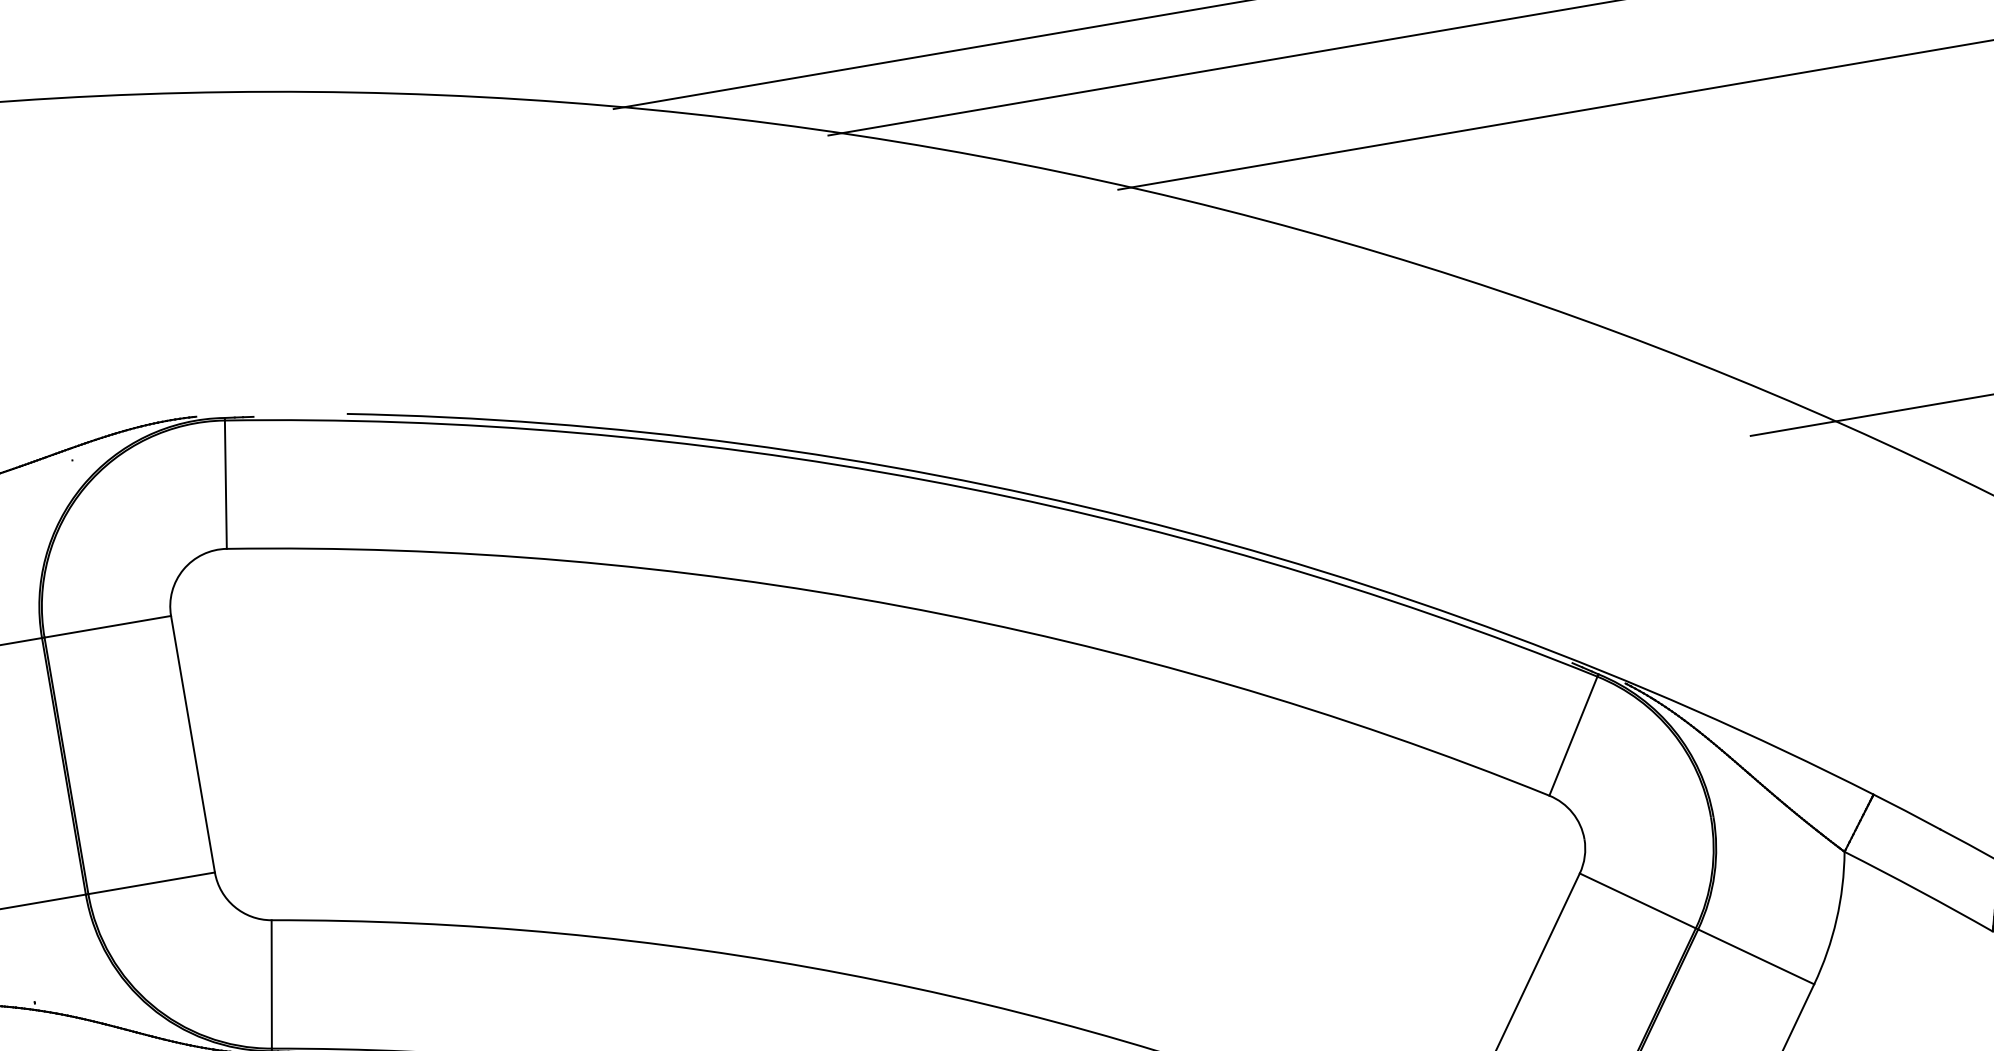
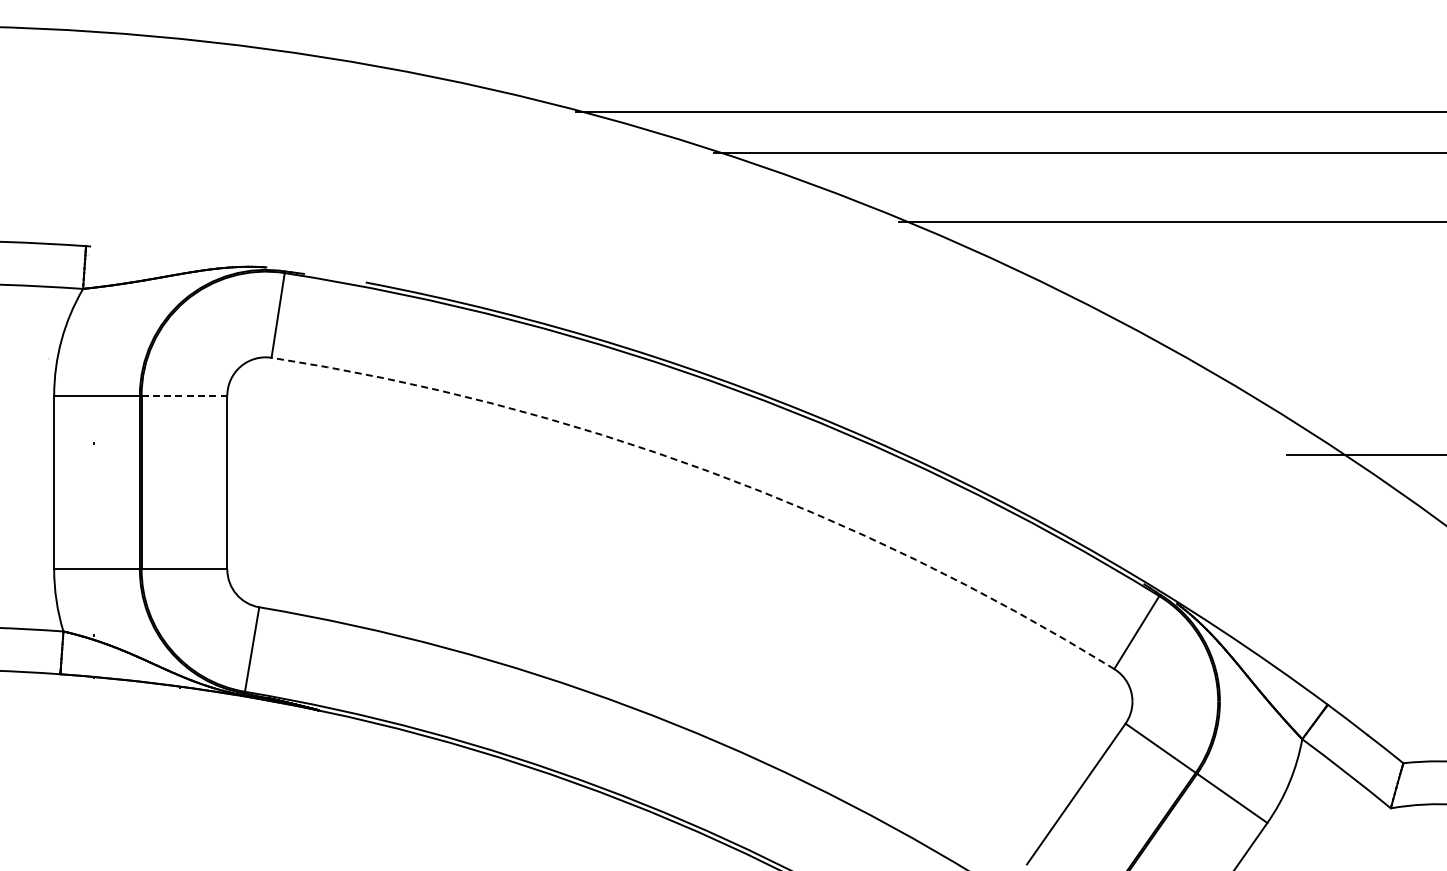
arc: (900, 606) -> (708, 471), solid -> dashed
line: (107, 626) -> (184, 395), solid -> dashed

